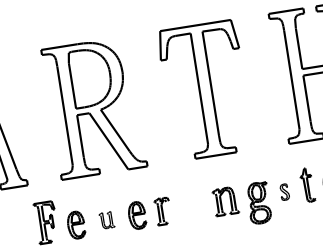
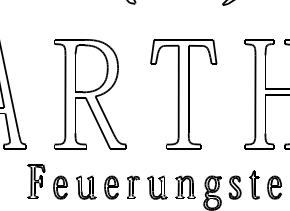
part: (284, 192) -> (234, 187), size x1.67
part: (192, 206) -> (157, 187), added
part: (107, 220) -> (86, 187), size x1.67

